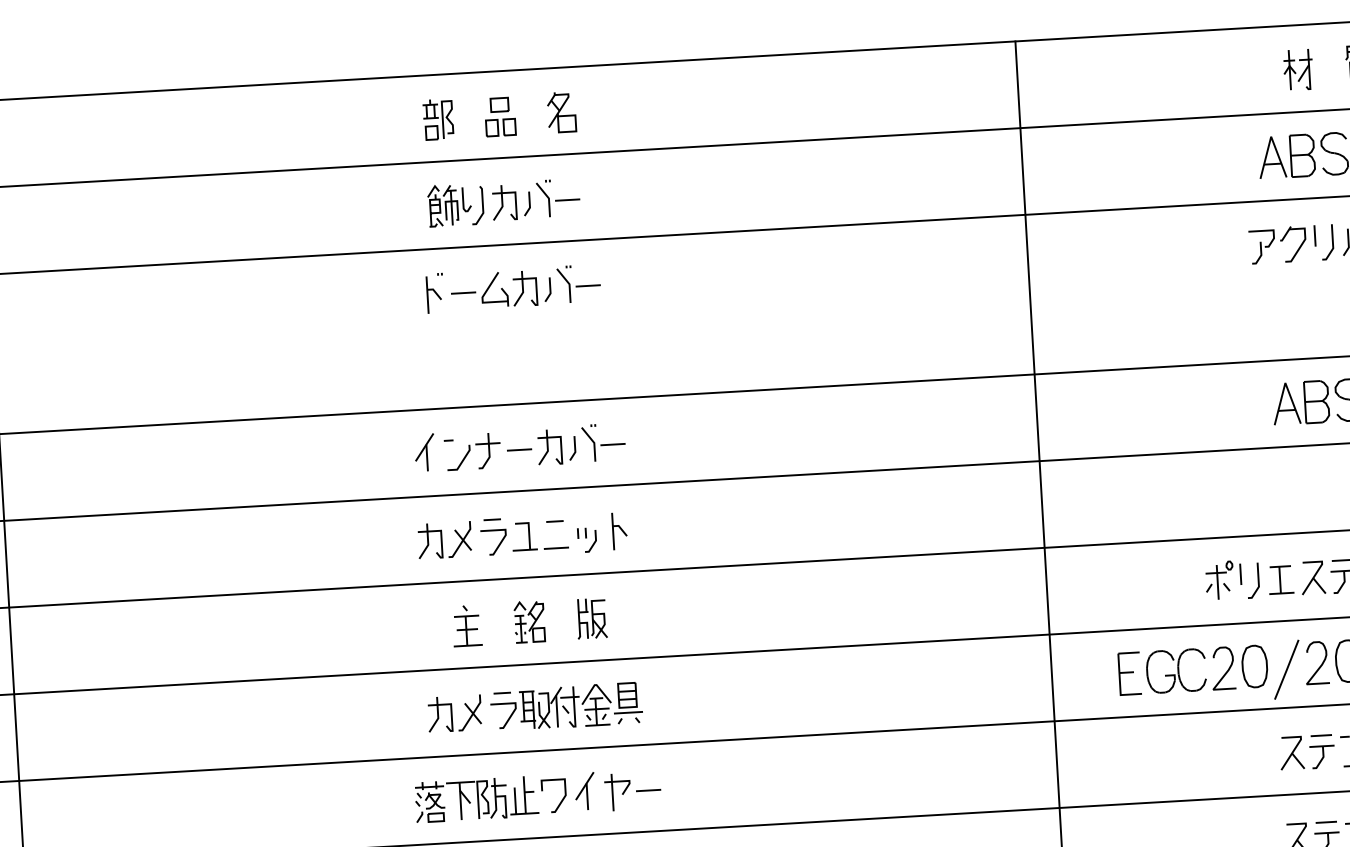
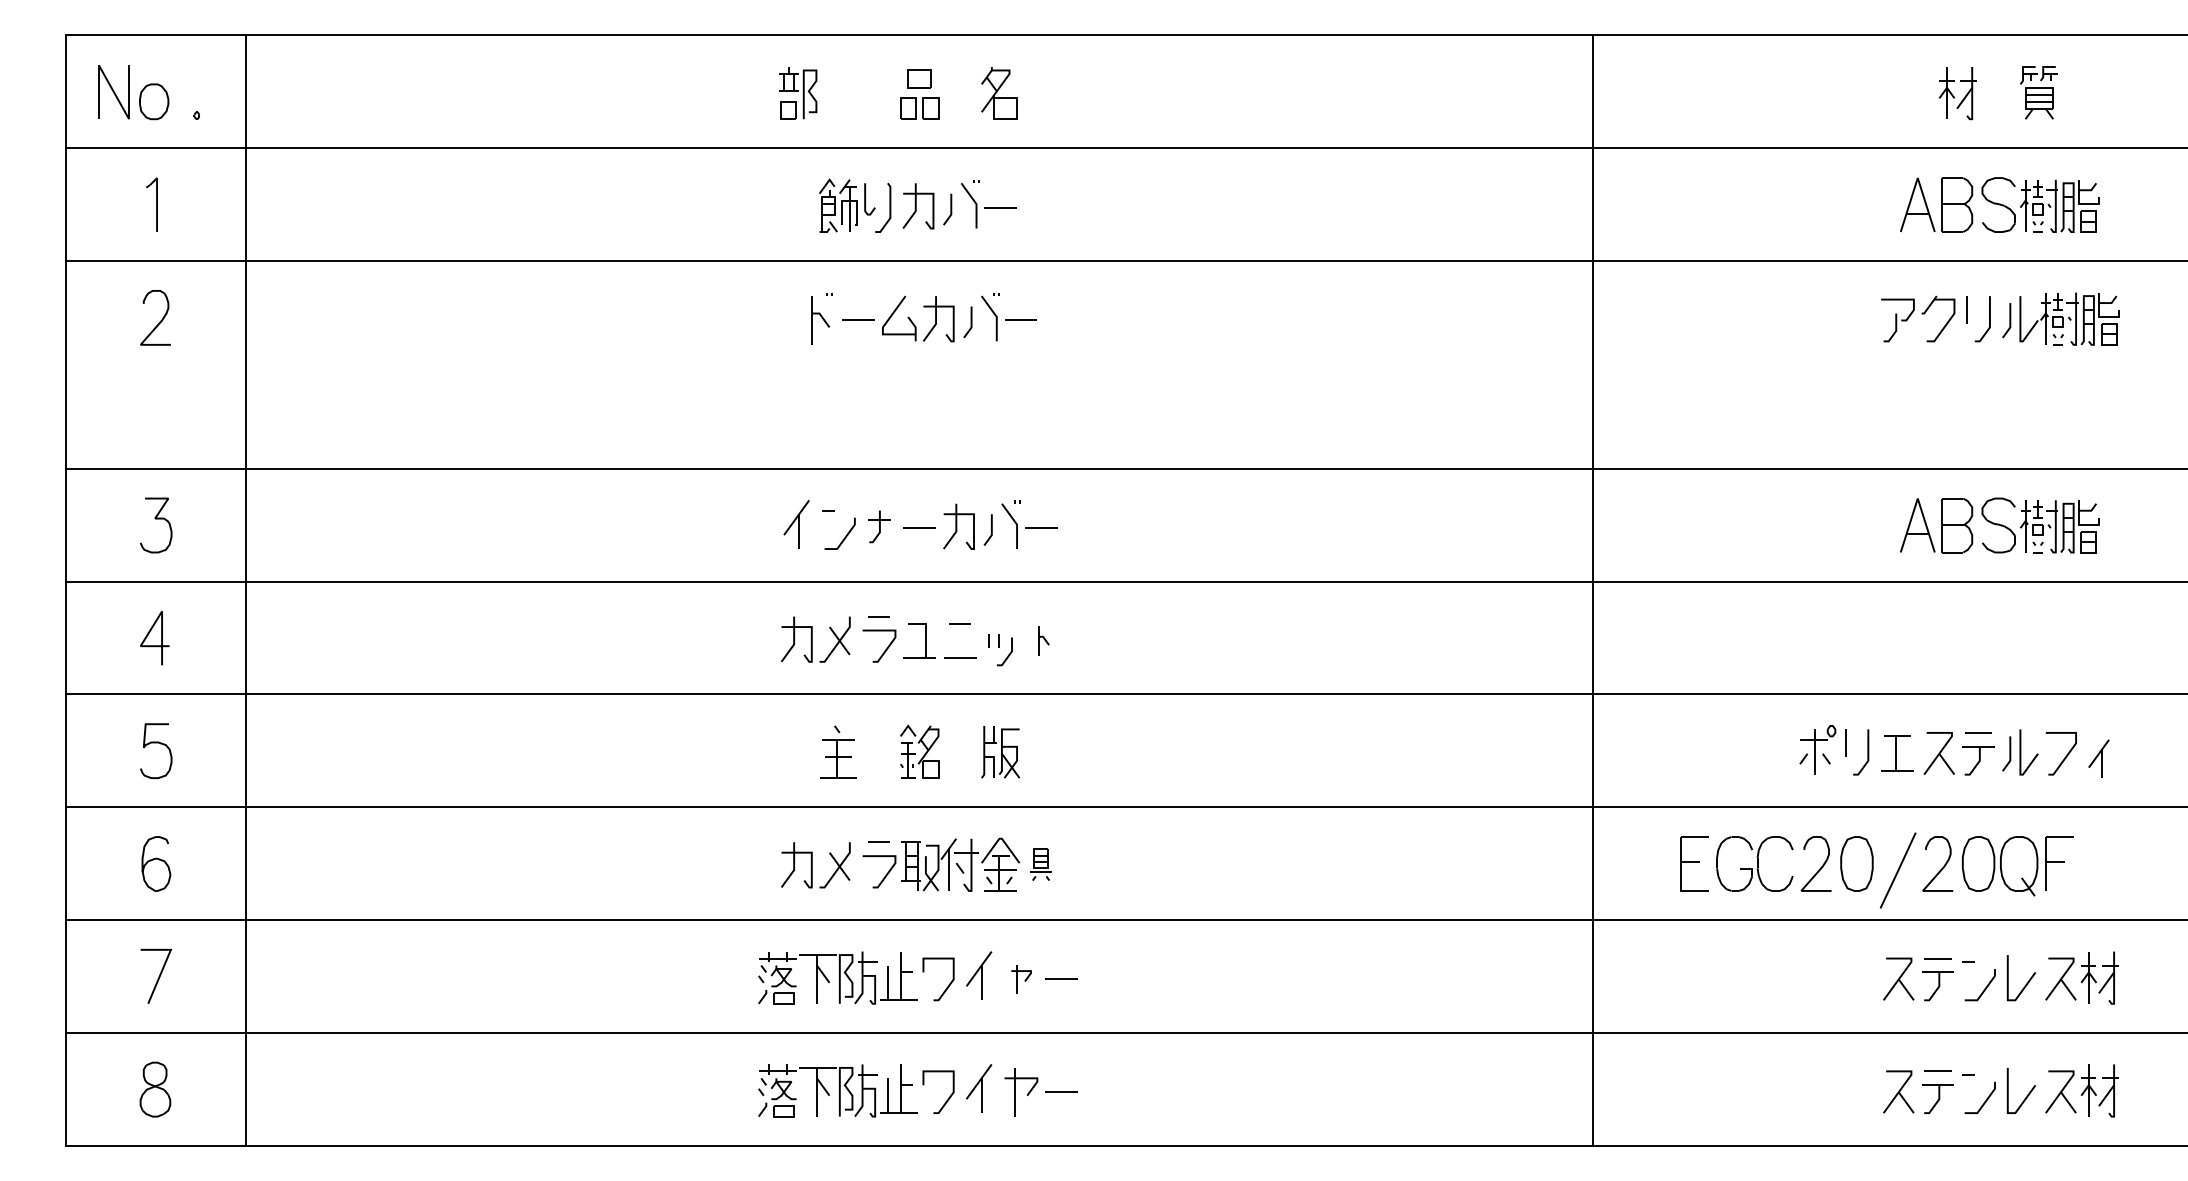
part: (438, 119) -> (798, 93), moved
part: (487, 450) -> (878, 526), size x0.7
part: (619, 530) -> (1043, 640), size x0.6
part: (627, 703) -> (1040, 864), size x0.6
part: (617, 792) -> (1021, 979), size x0.6

